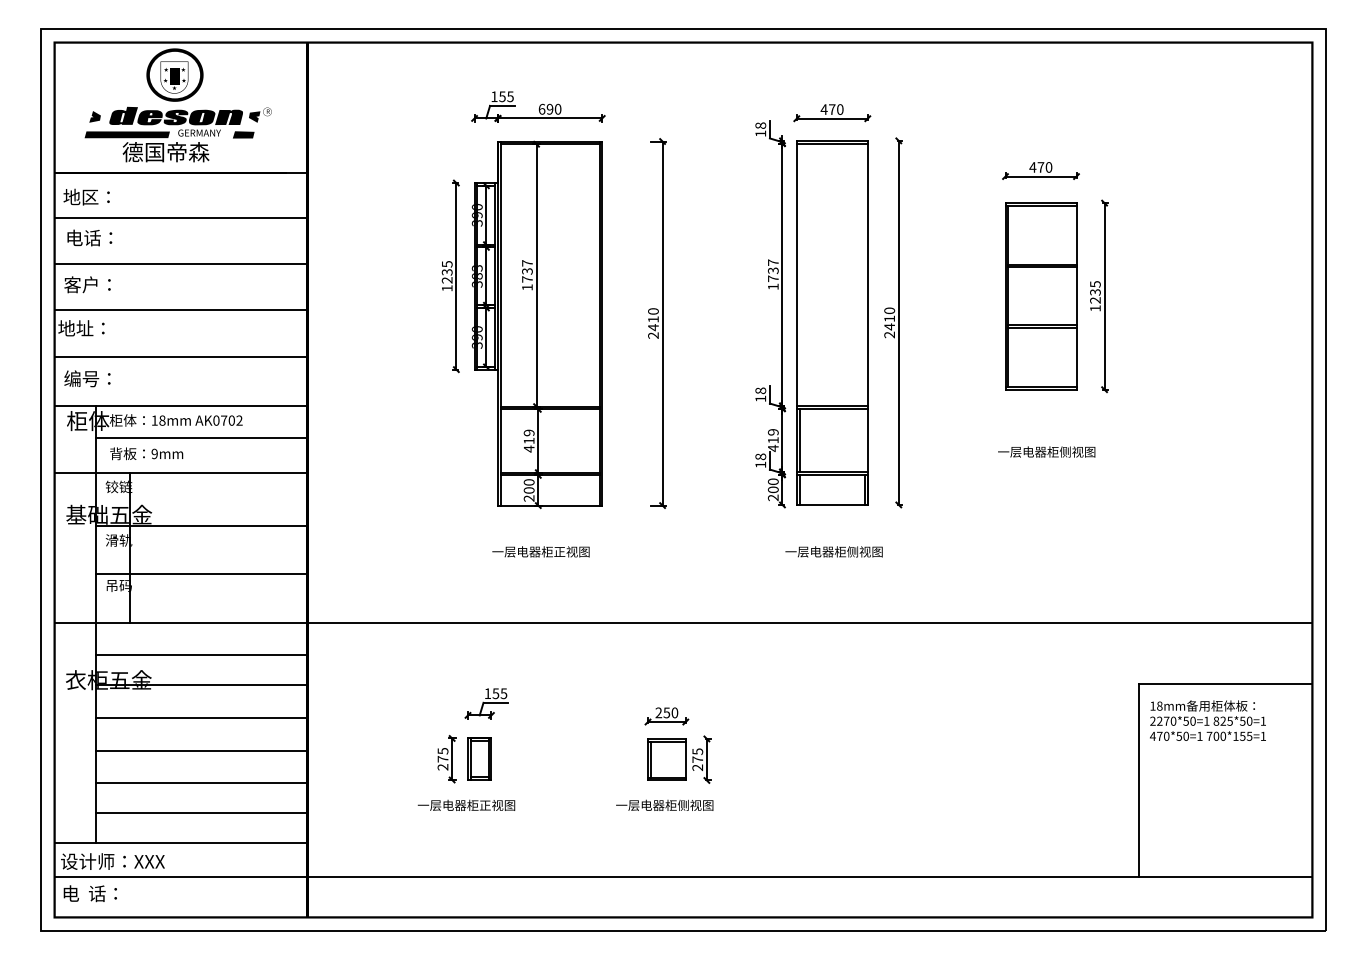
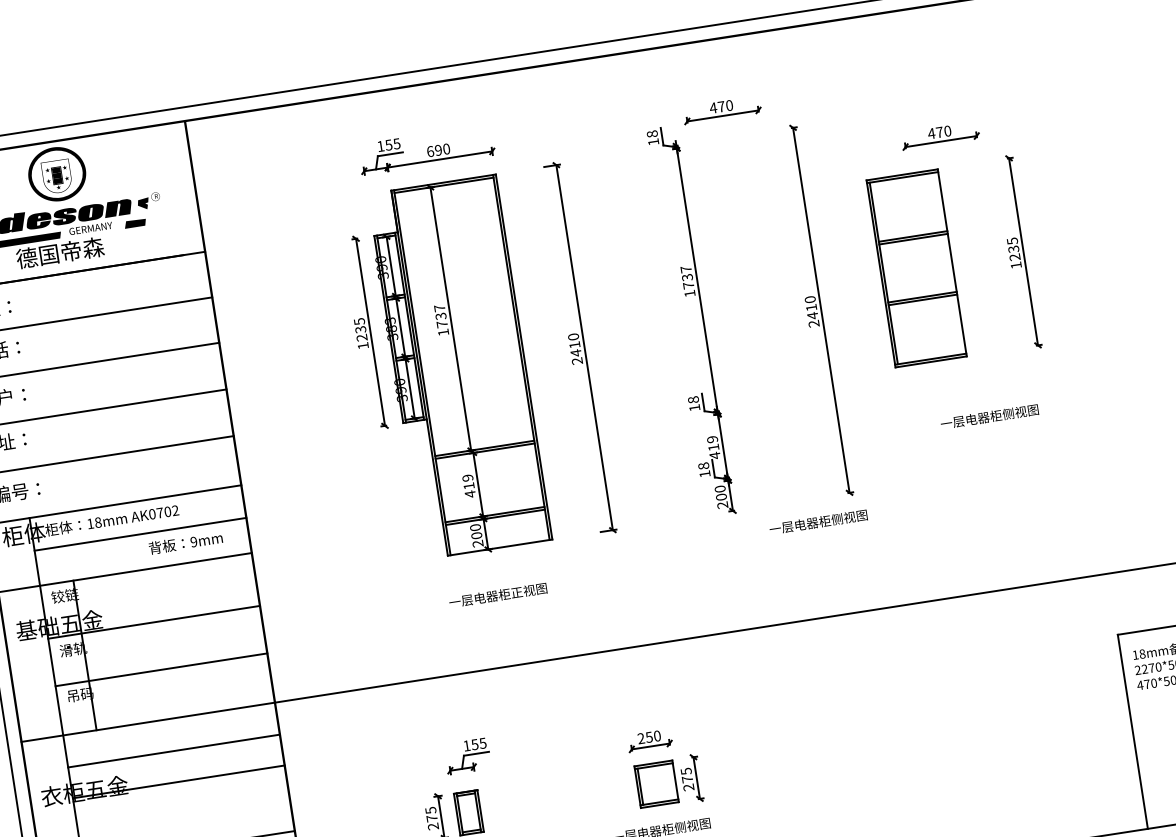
part: (1041, 296) -> (917, 268), moved
part: (832, 322) -> (754, 320), removed
text: (146, 453) -> (185, 542), moved
text: (833, 551) -> (817, 521), moved
line: (201, 717) -> (183, 814), removed

